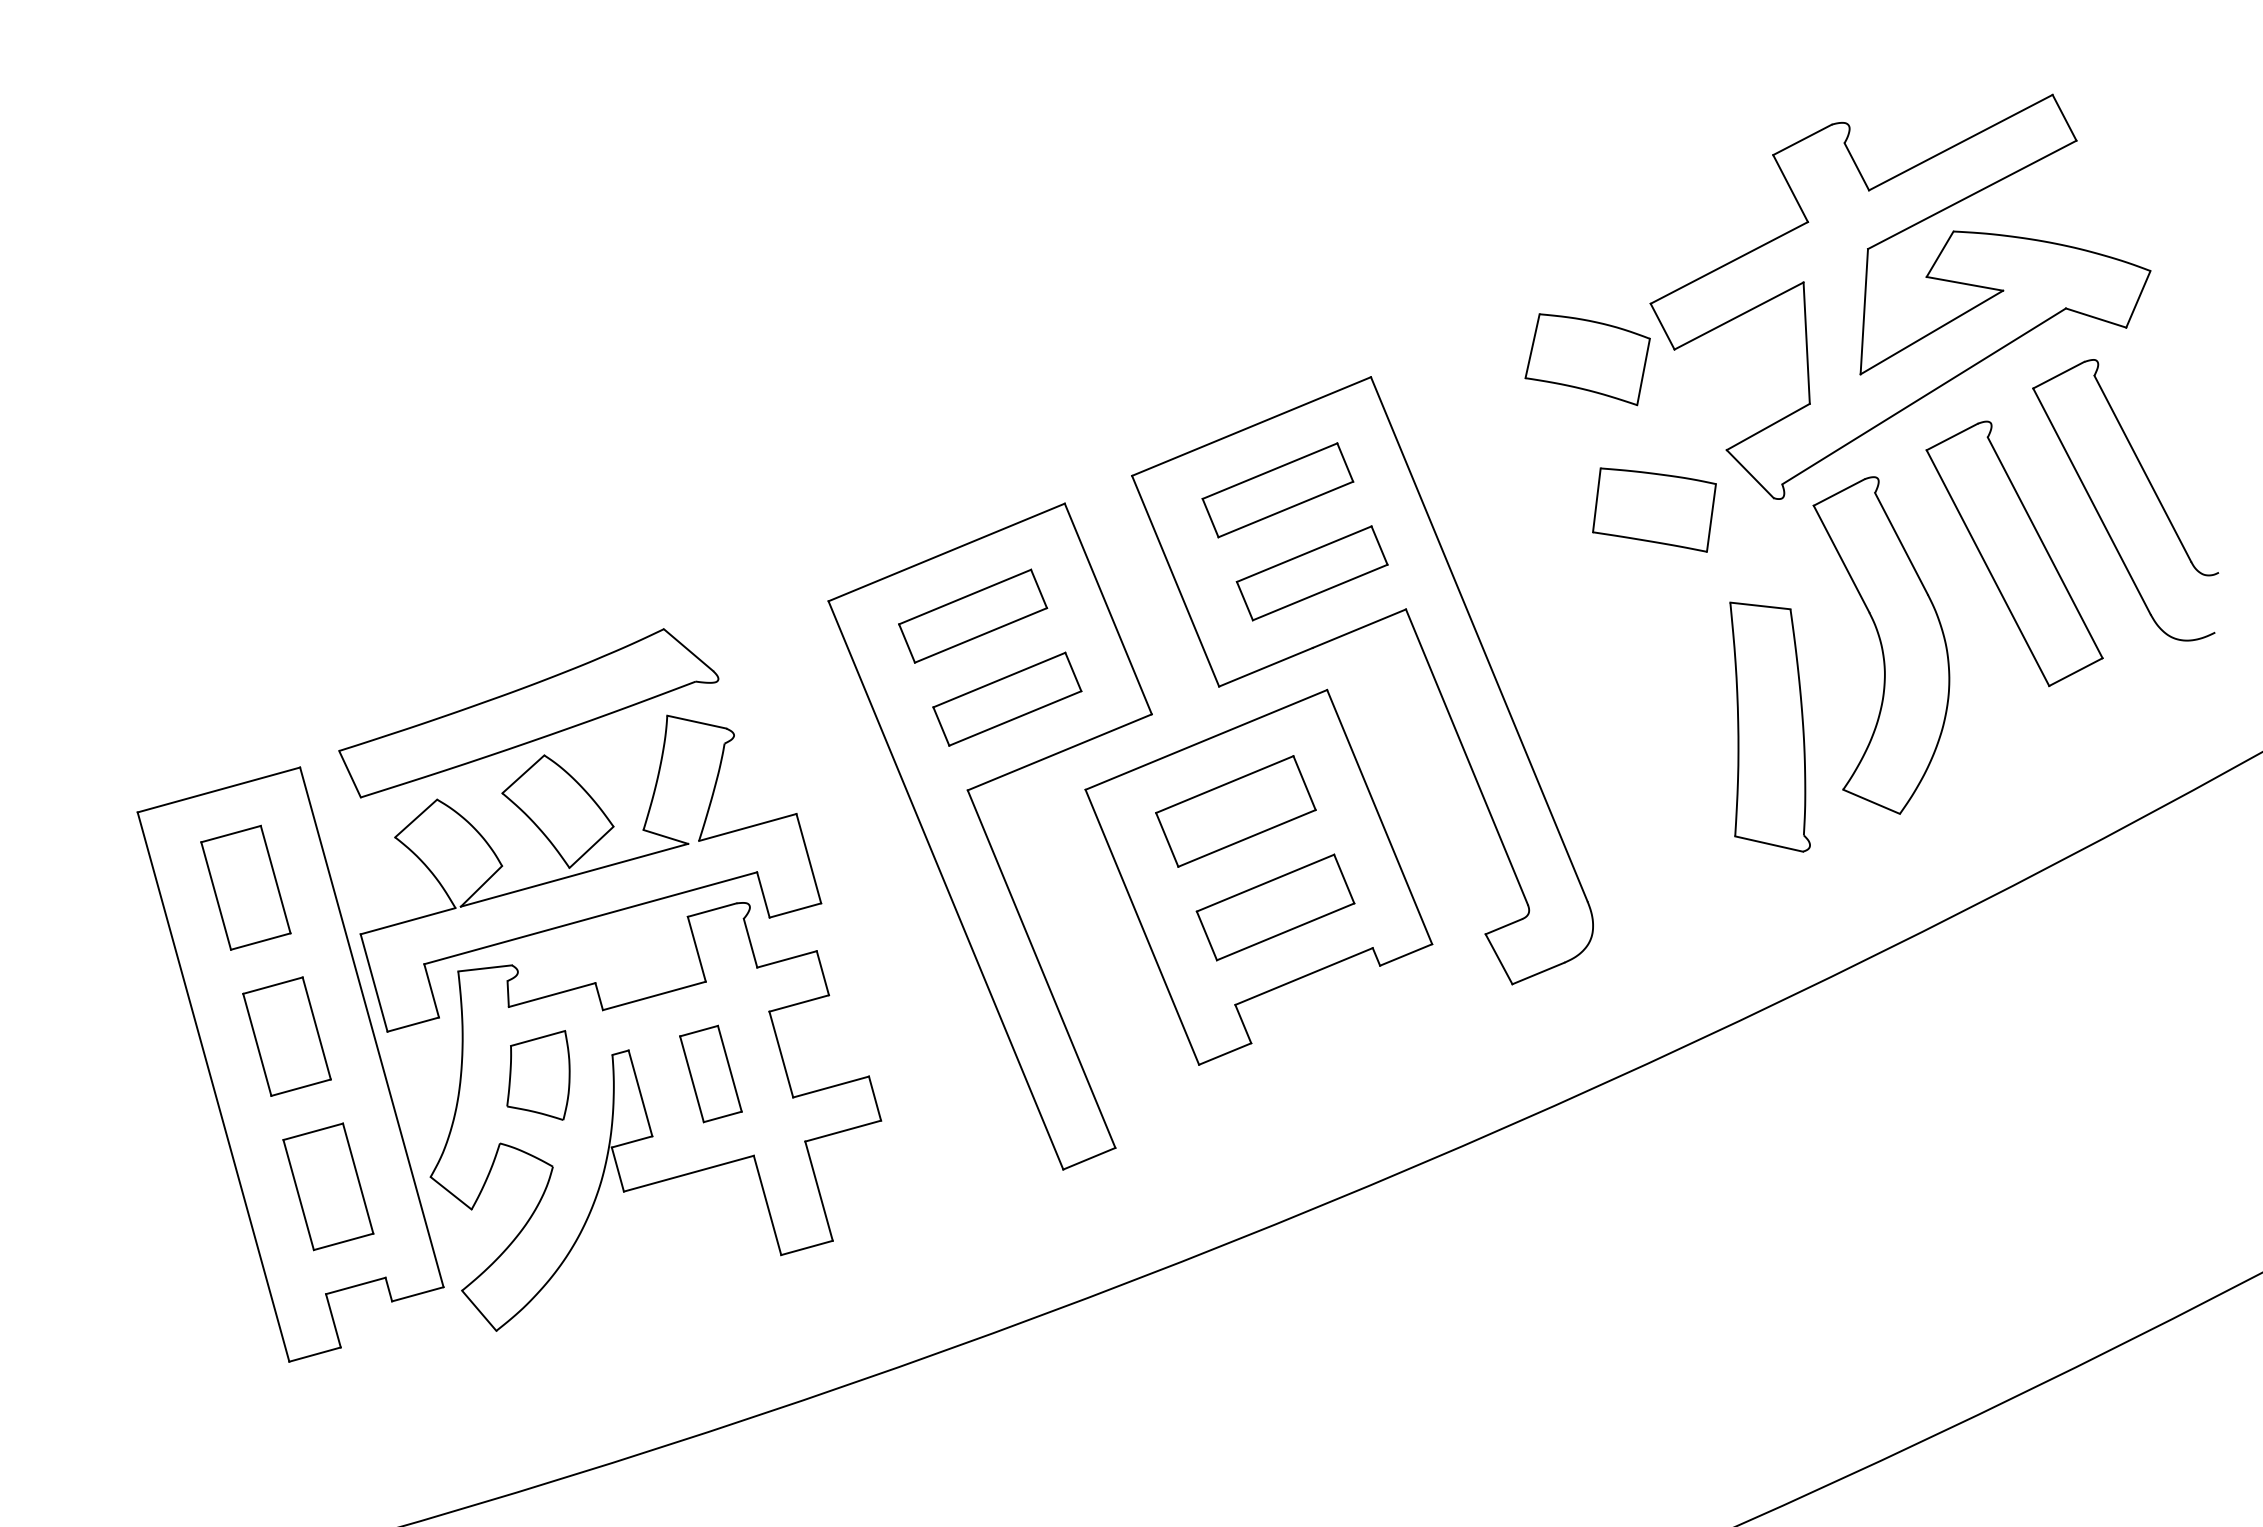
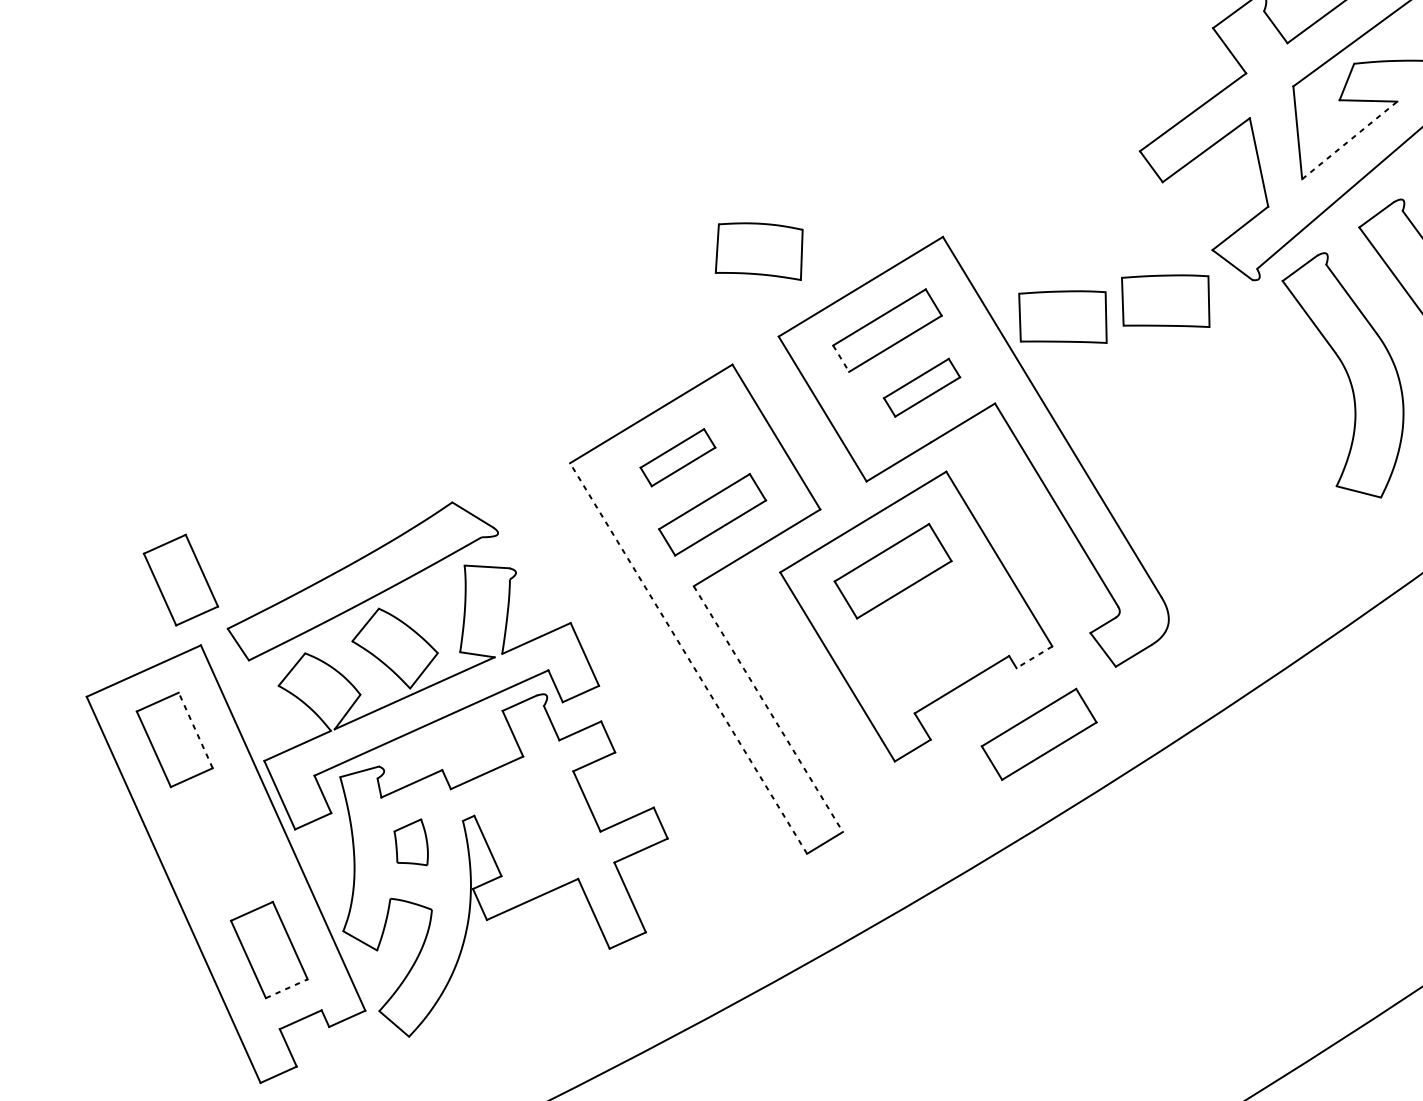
line: (1931, 332) -> (1349, 140), solid -> dashed
part: (1587, 359) -> (759, 252), moved
part: (1514, 509) -> (1063, 317), added
line: (1210, 518) -> (841, 359), solid -> dashed
part: (1311, 573) -> (921, 387), size x0.7
part: (973, 615) -> (678, 457), size x0.7
part: (1769, 726) -> (1275, 448), removed
line: (275, 879) -> (195, 730), solid -> dashed
line: (945, 884) -> (688, 657), solid -> dashed
part: (1275, 907) -> (1039, 734), moved
line: (1405, 955) -> (1034, 657), solid -> dashed
line: (1041, 969) -> (768, 709), solid -> dashed
part: (286, 1036) -> (180, 580), moved
part: (710, 1073) -> (537, 823), removed
part: (538, 1075) -> (410, 844), size x0.7
line: (343, 1241) -> (286, 988), solid -> dashed

